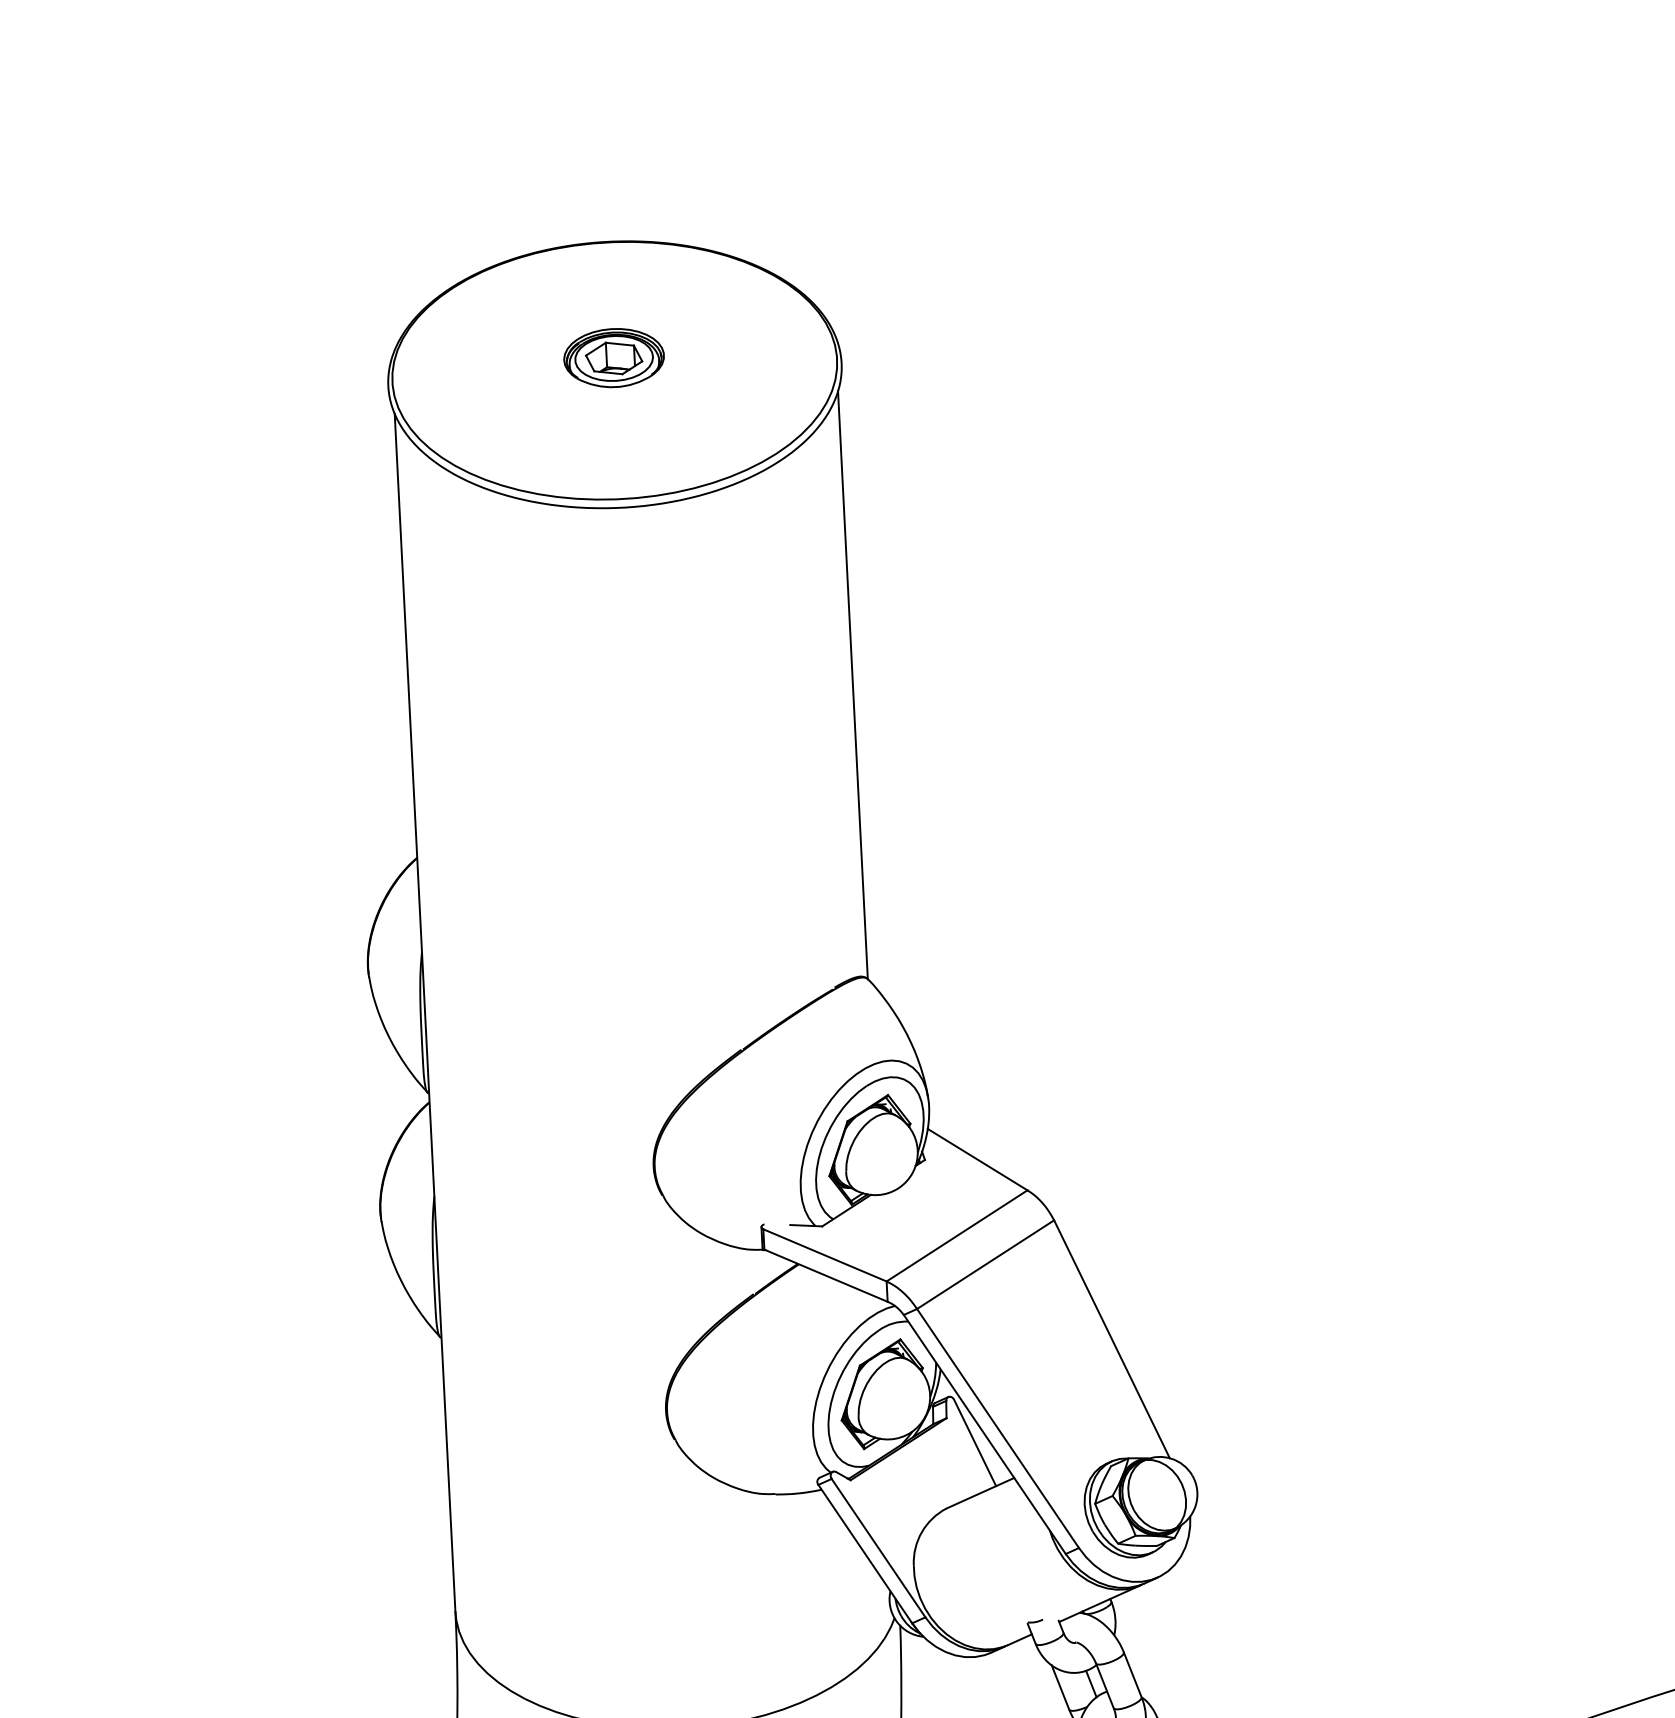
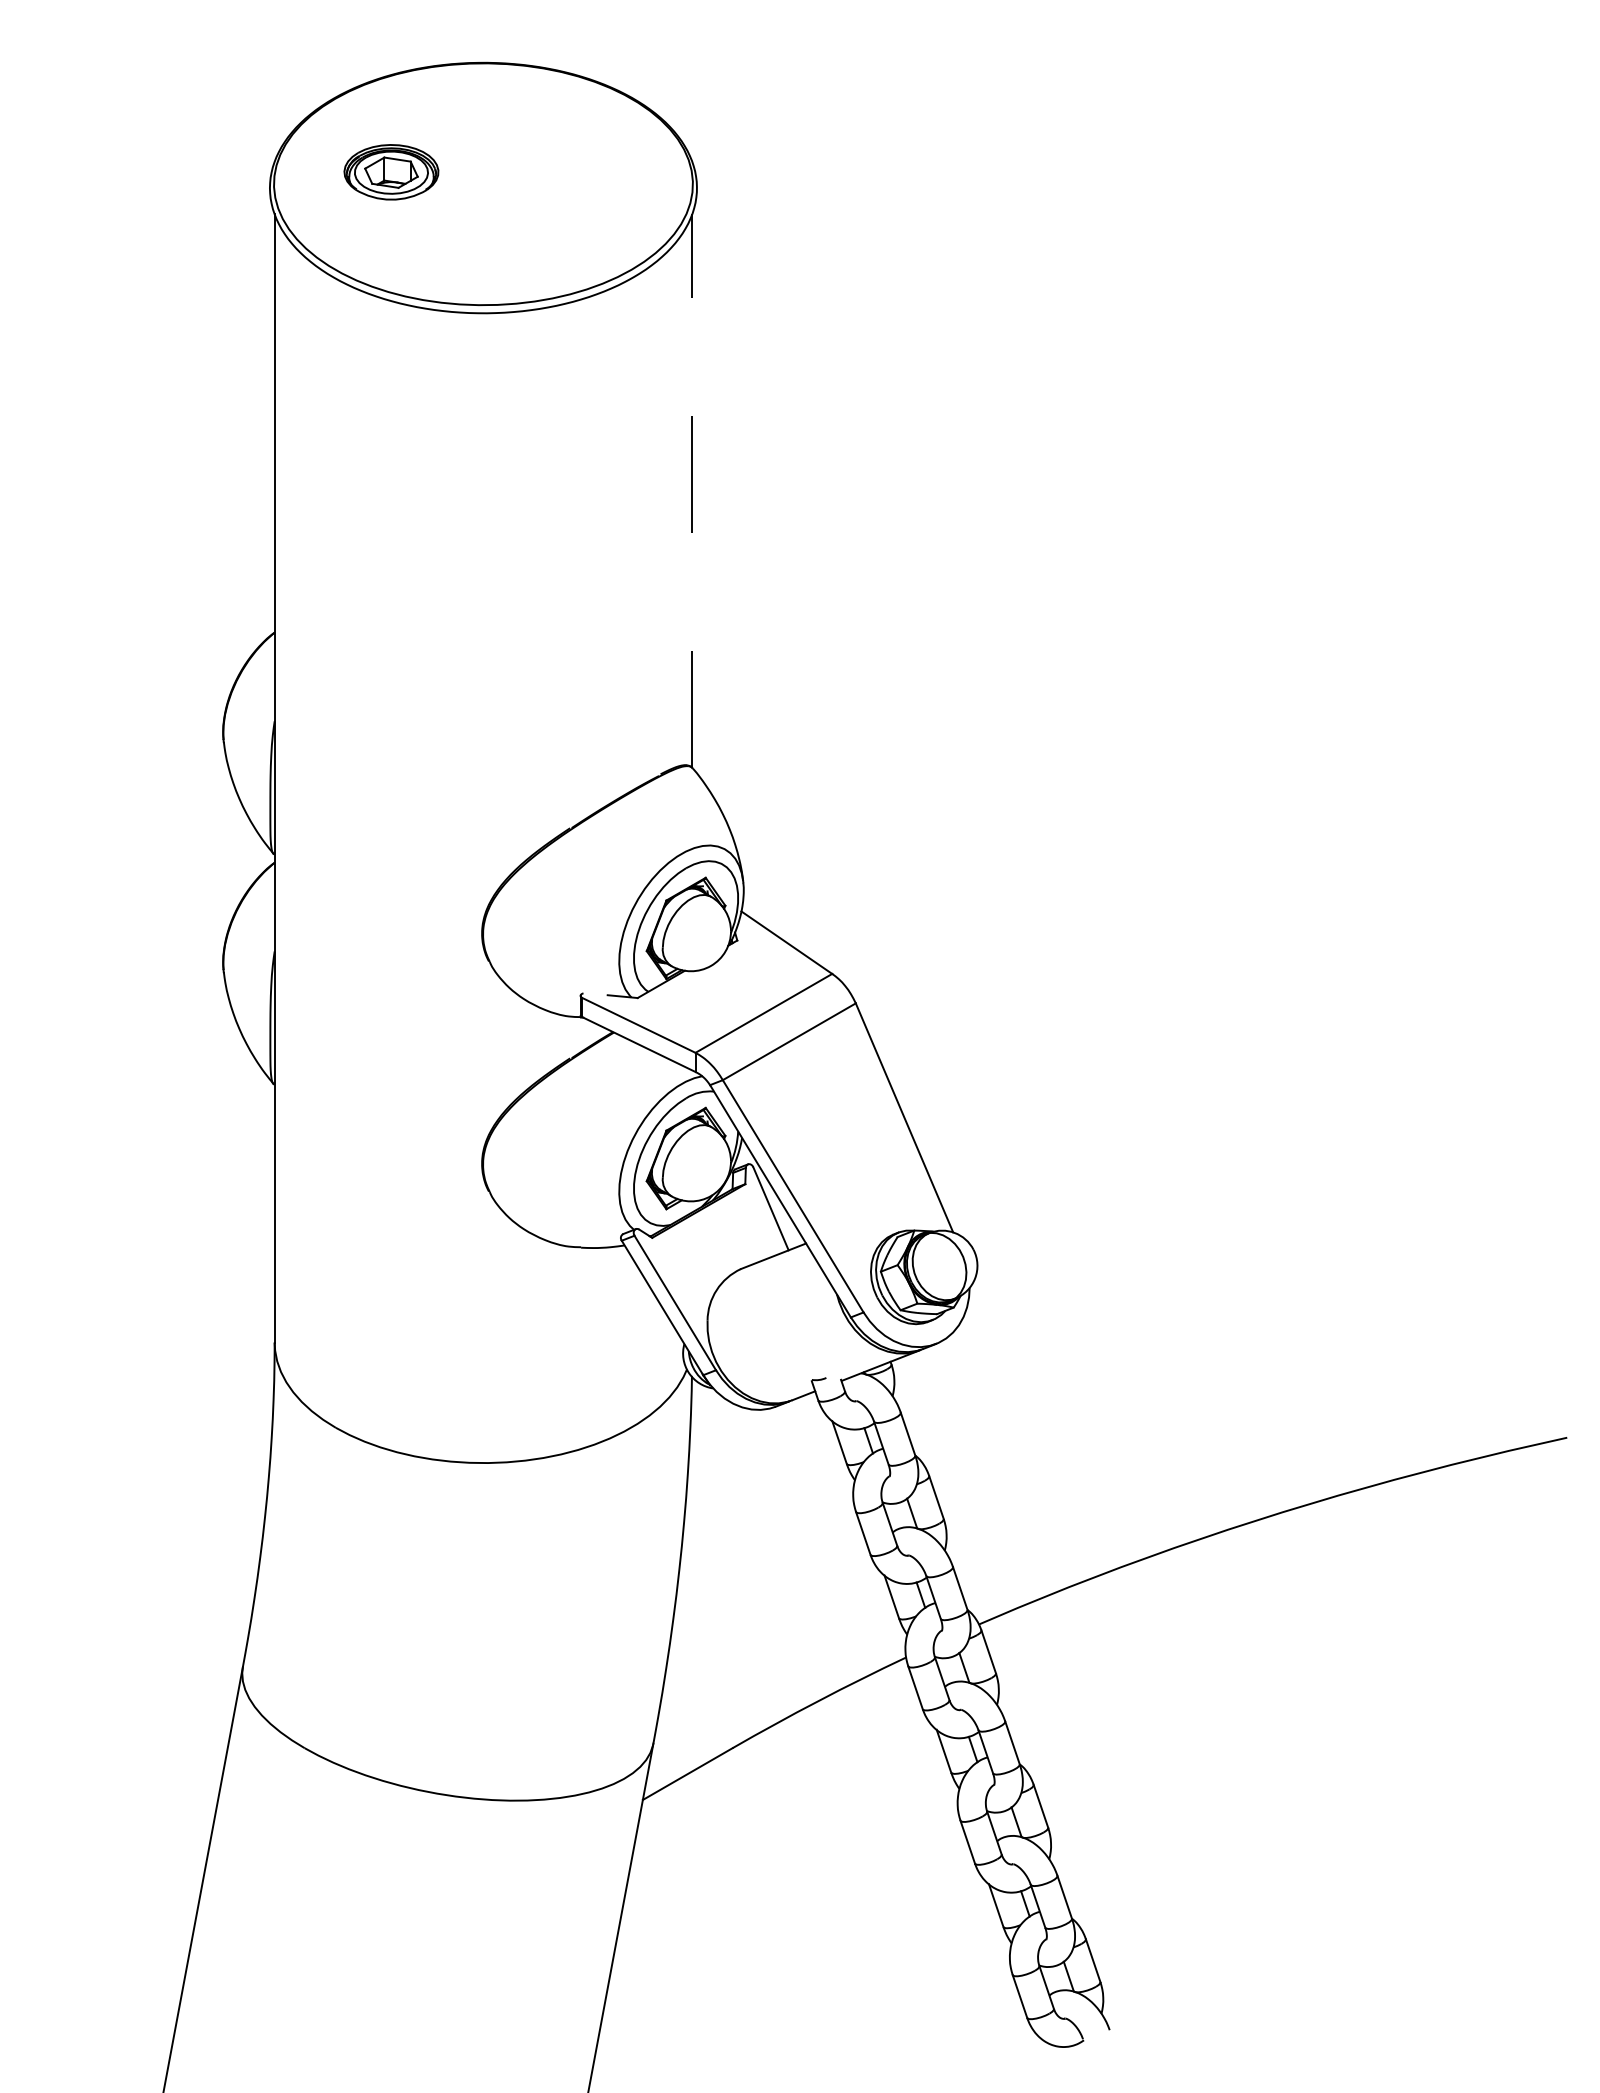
part: (614, 358) -> (391, 172), moved
line: (853, 684) -> (692, 490), solid -> dashed

